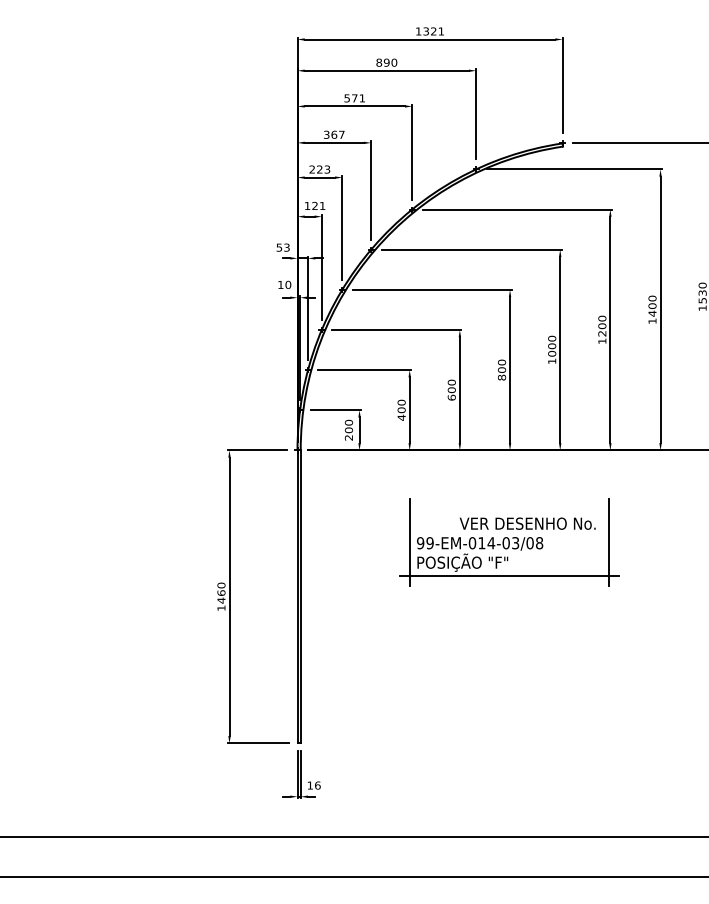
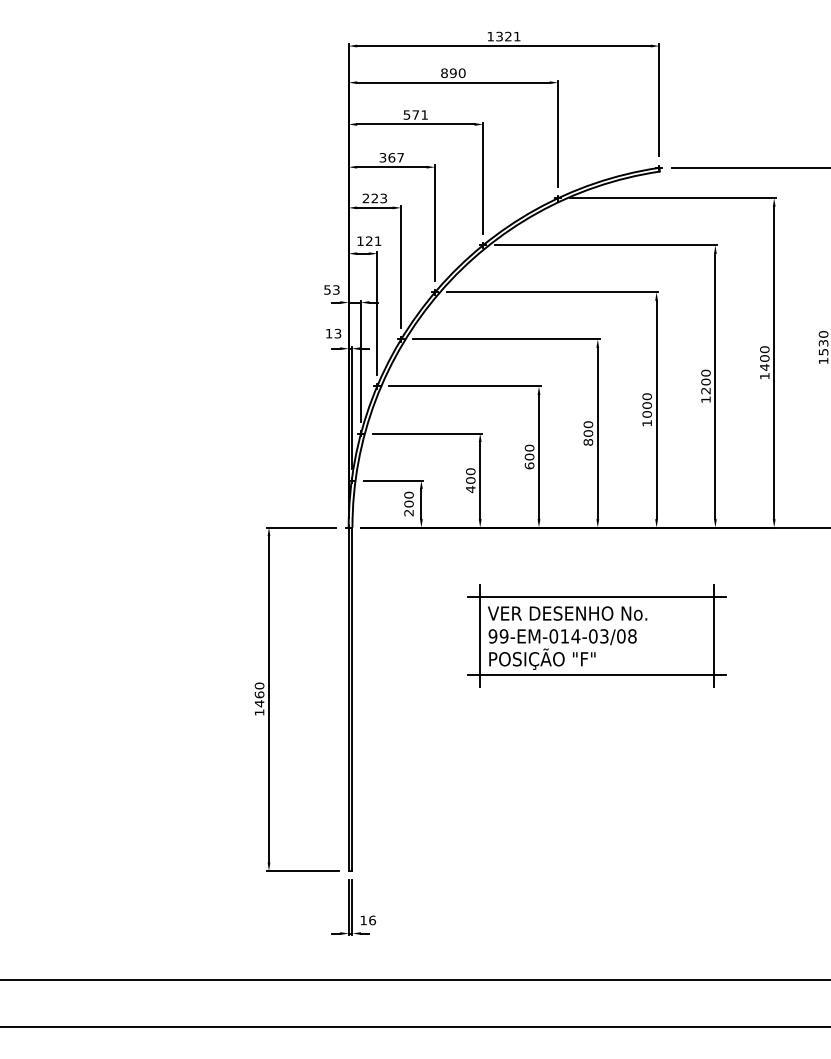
text: (287, 284) -> (337, 333), 10 -> 13
line: (508, 509) -> (596, 596), added
text: (527, 523) -> (567, 613), moved

